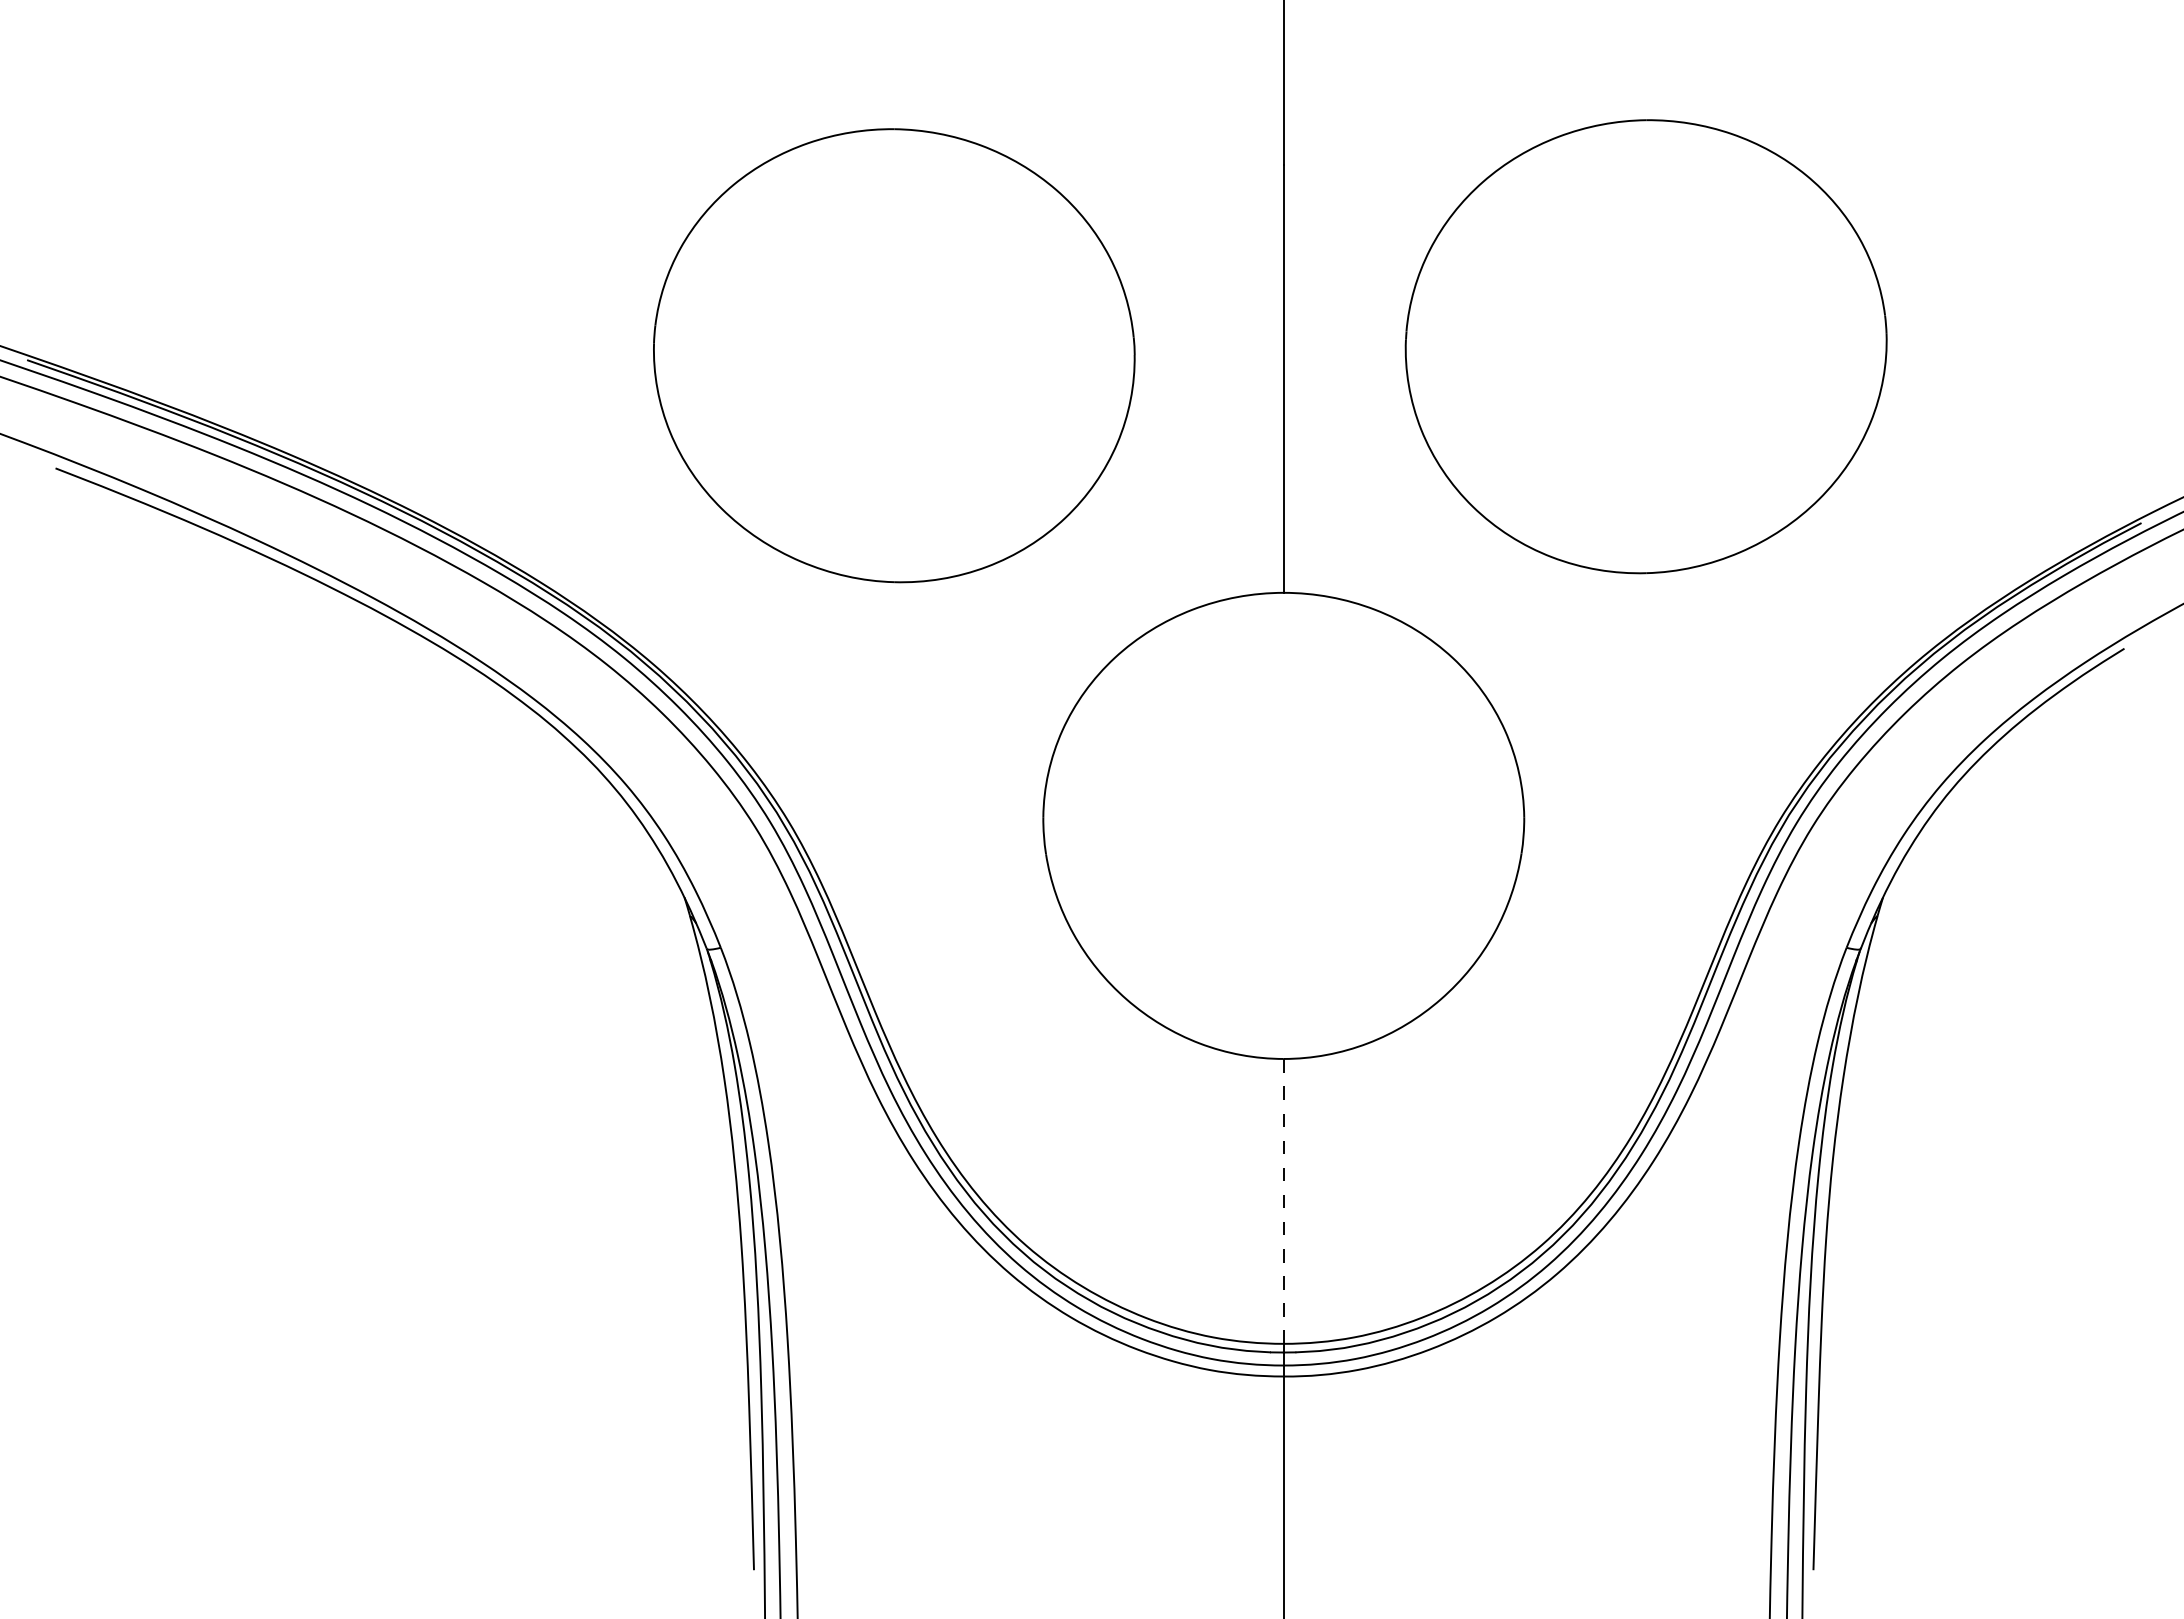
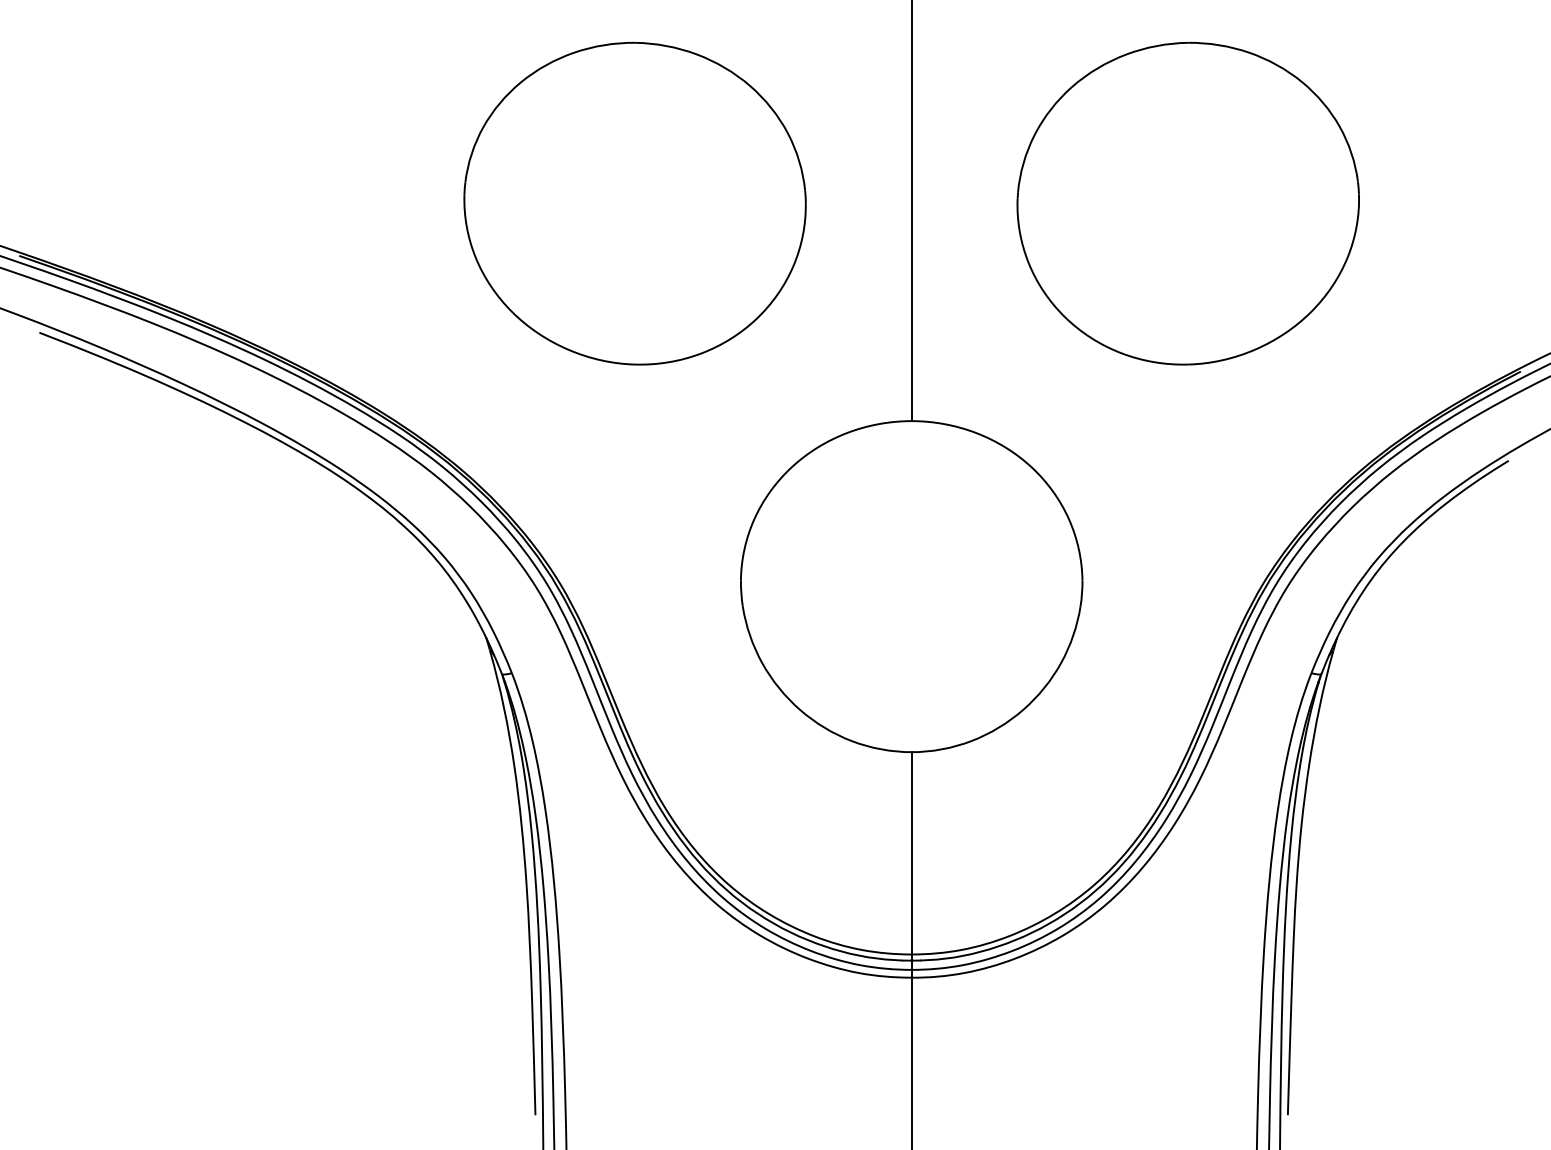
part: (1645, 346) -> (1187, 203), moved
part: (894, 355) -> (635, 203), moved
line: (1283, 1200) -> (911, 852), dashed -> solid

